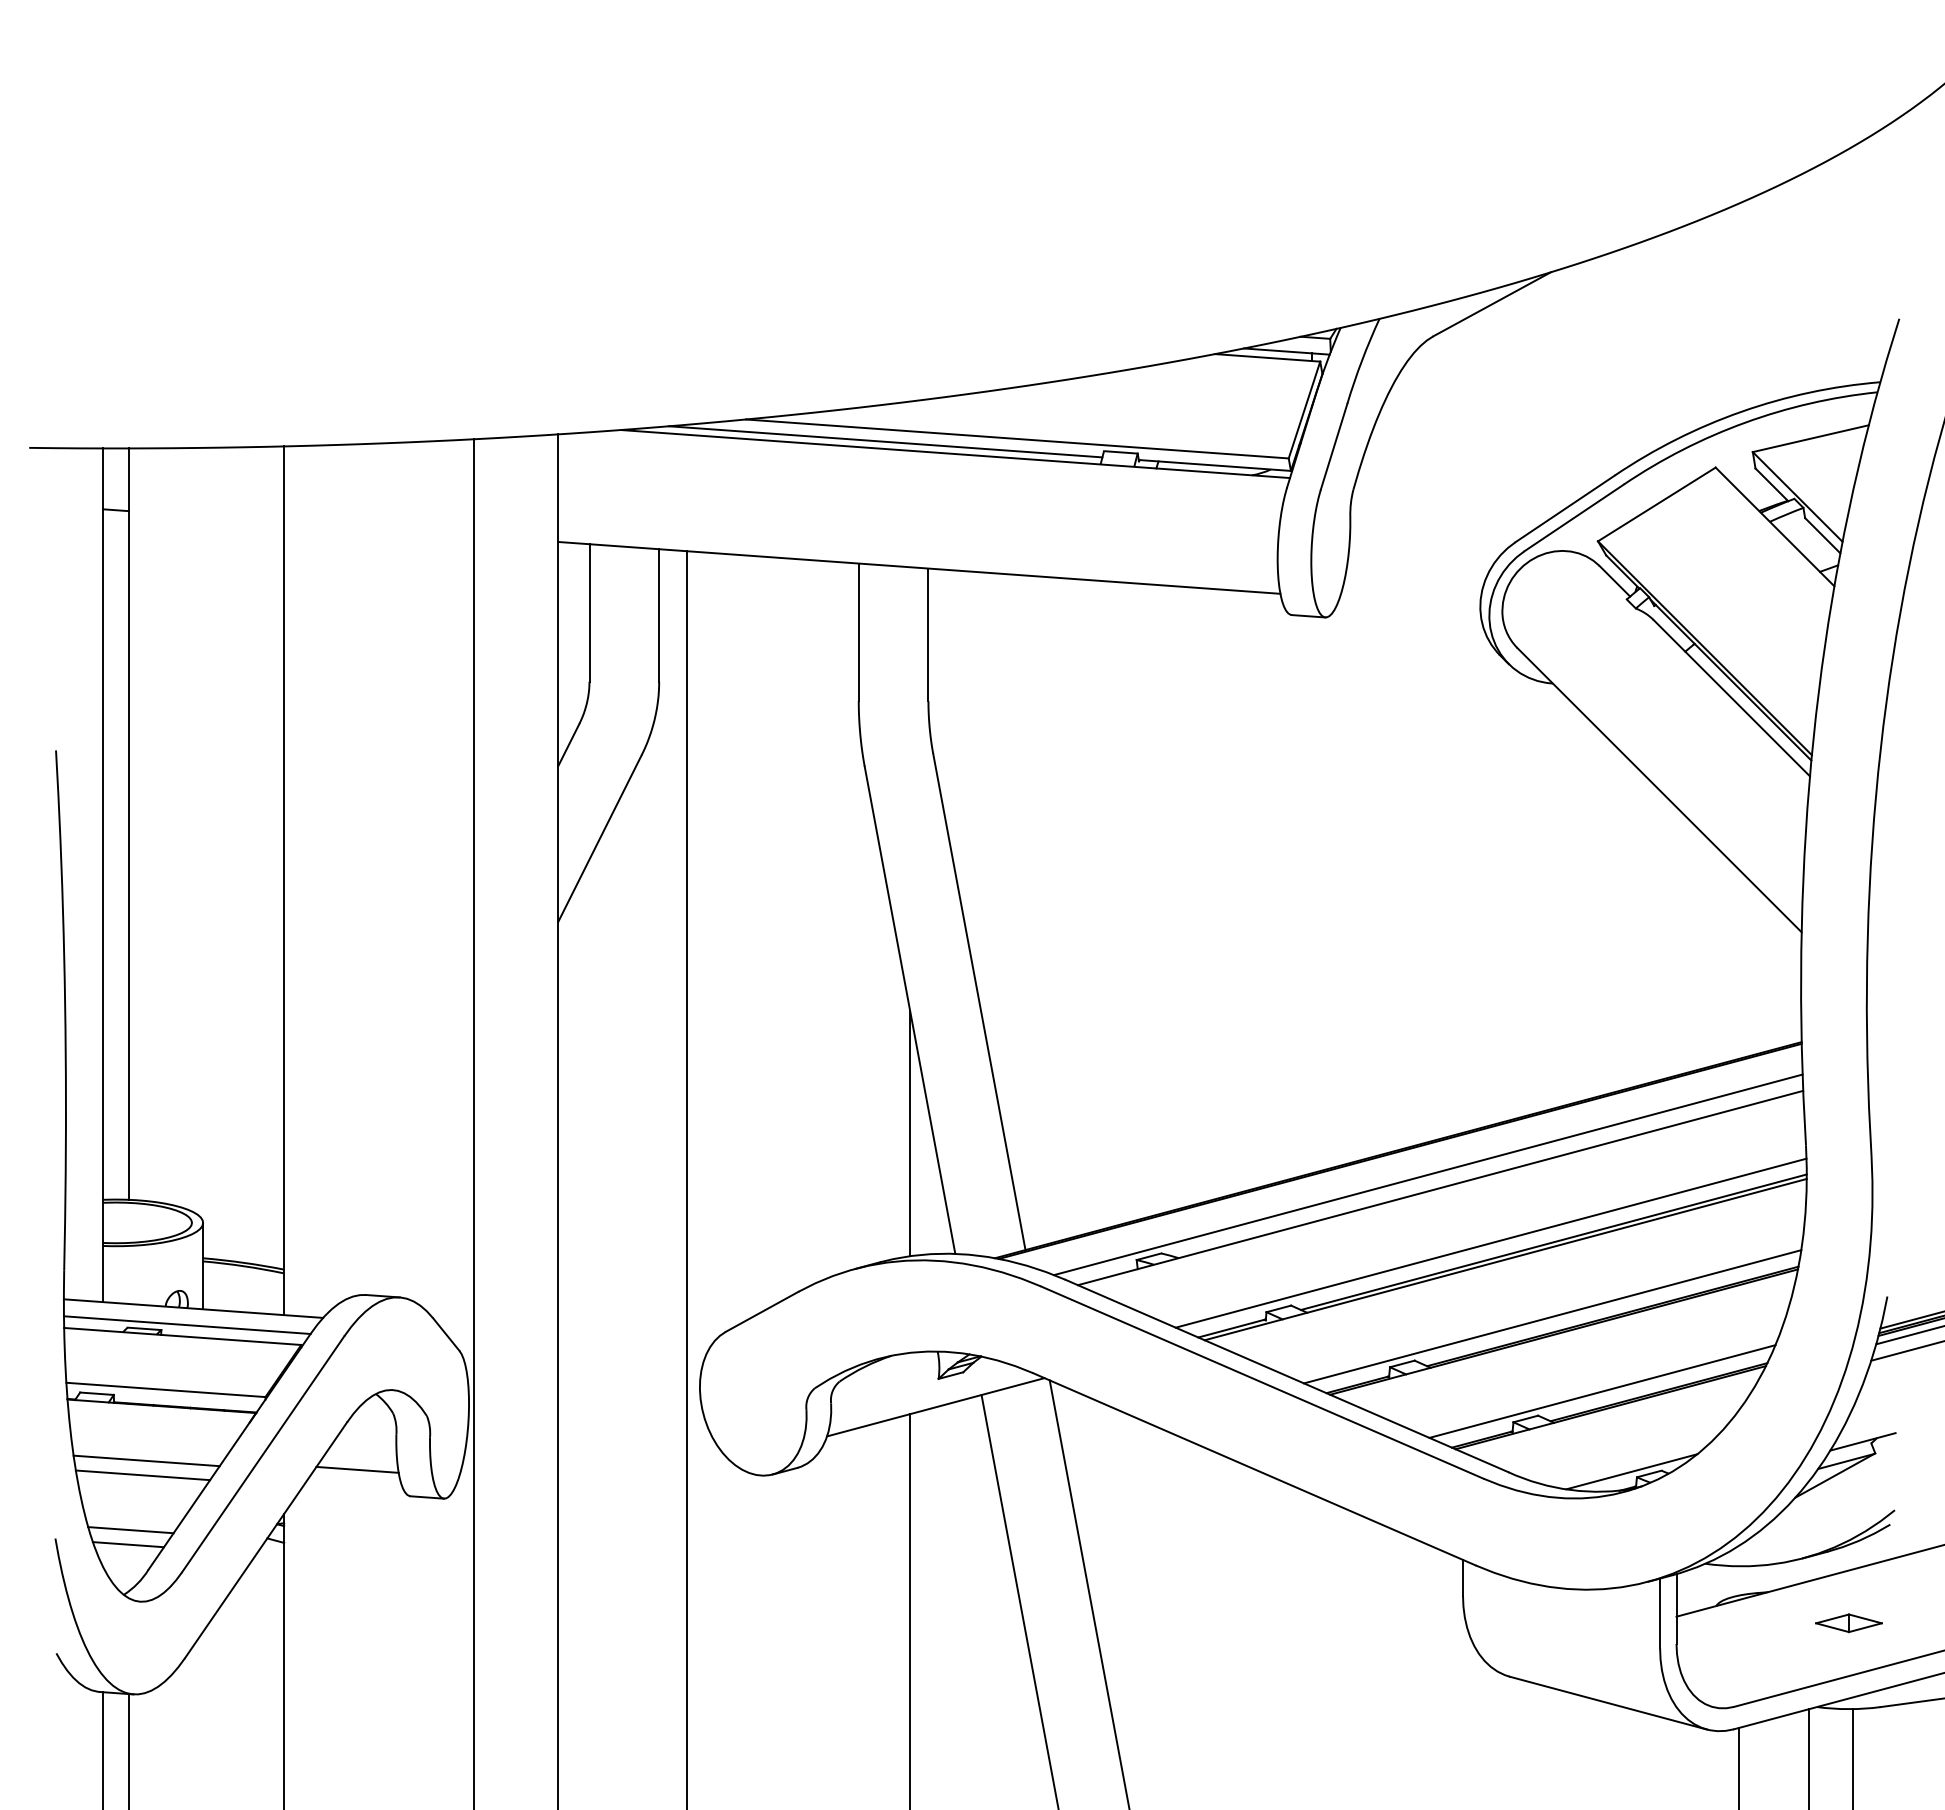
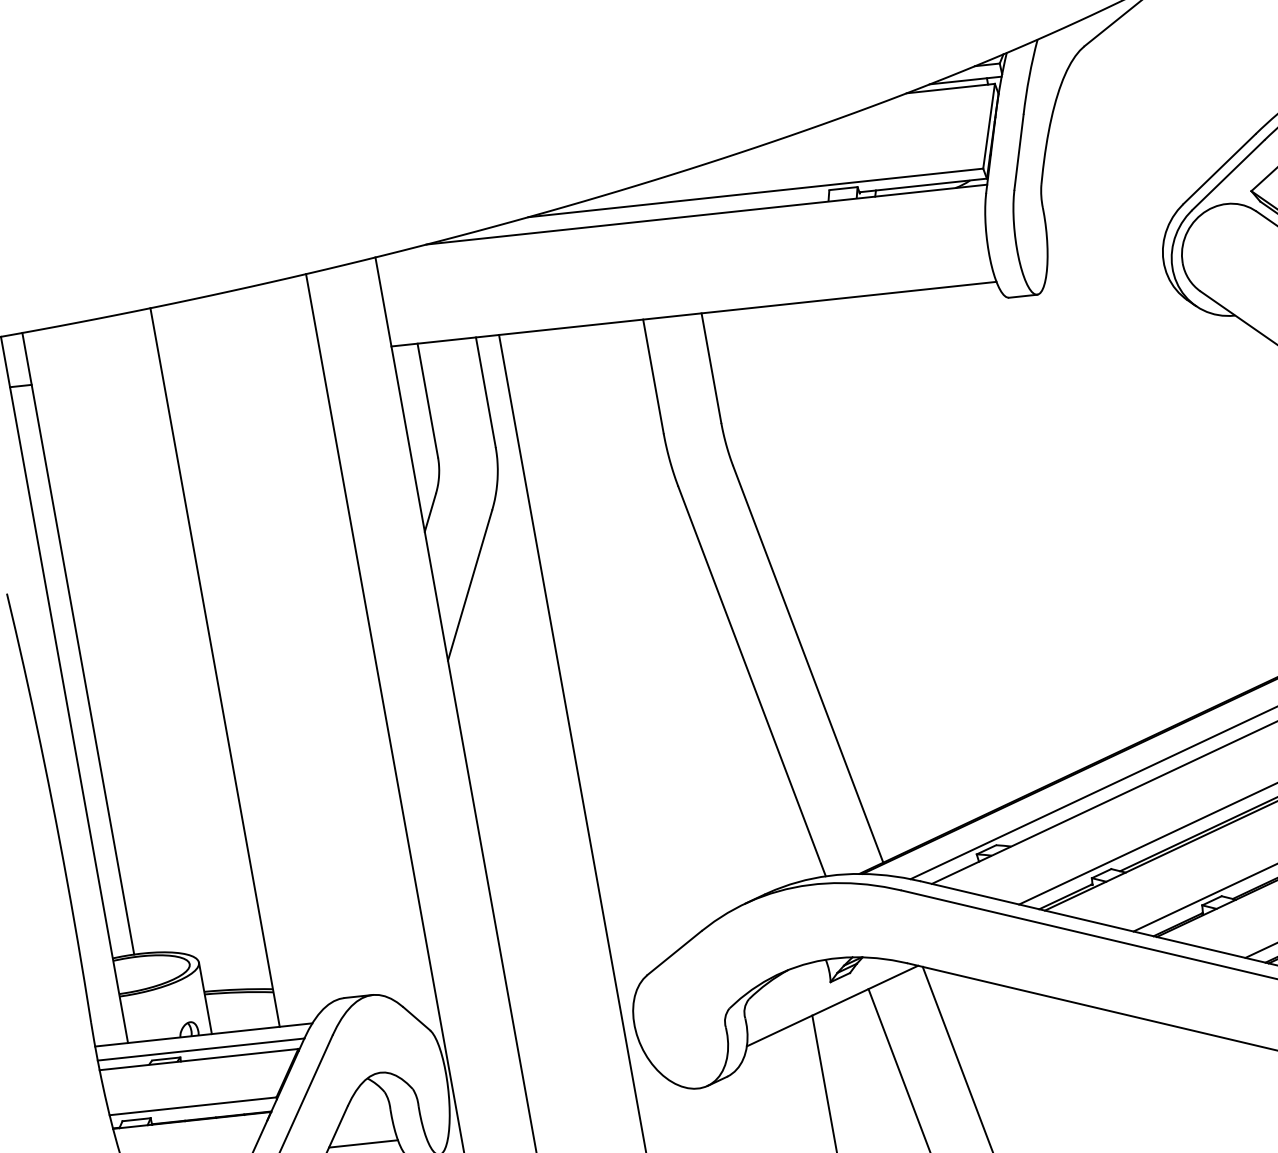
line: (885, 441) -> (647, 214), removed
line: (910, 1133) -> (770, 783), removed

